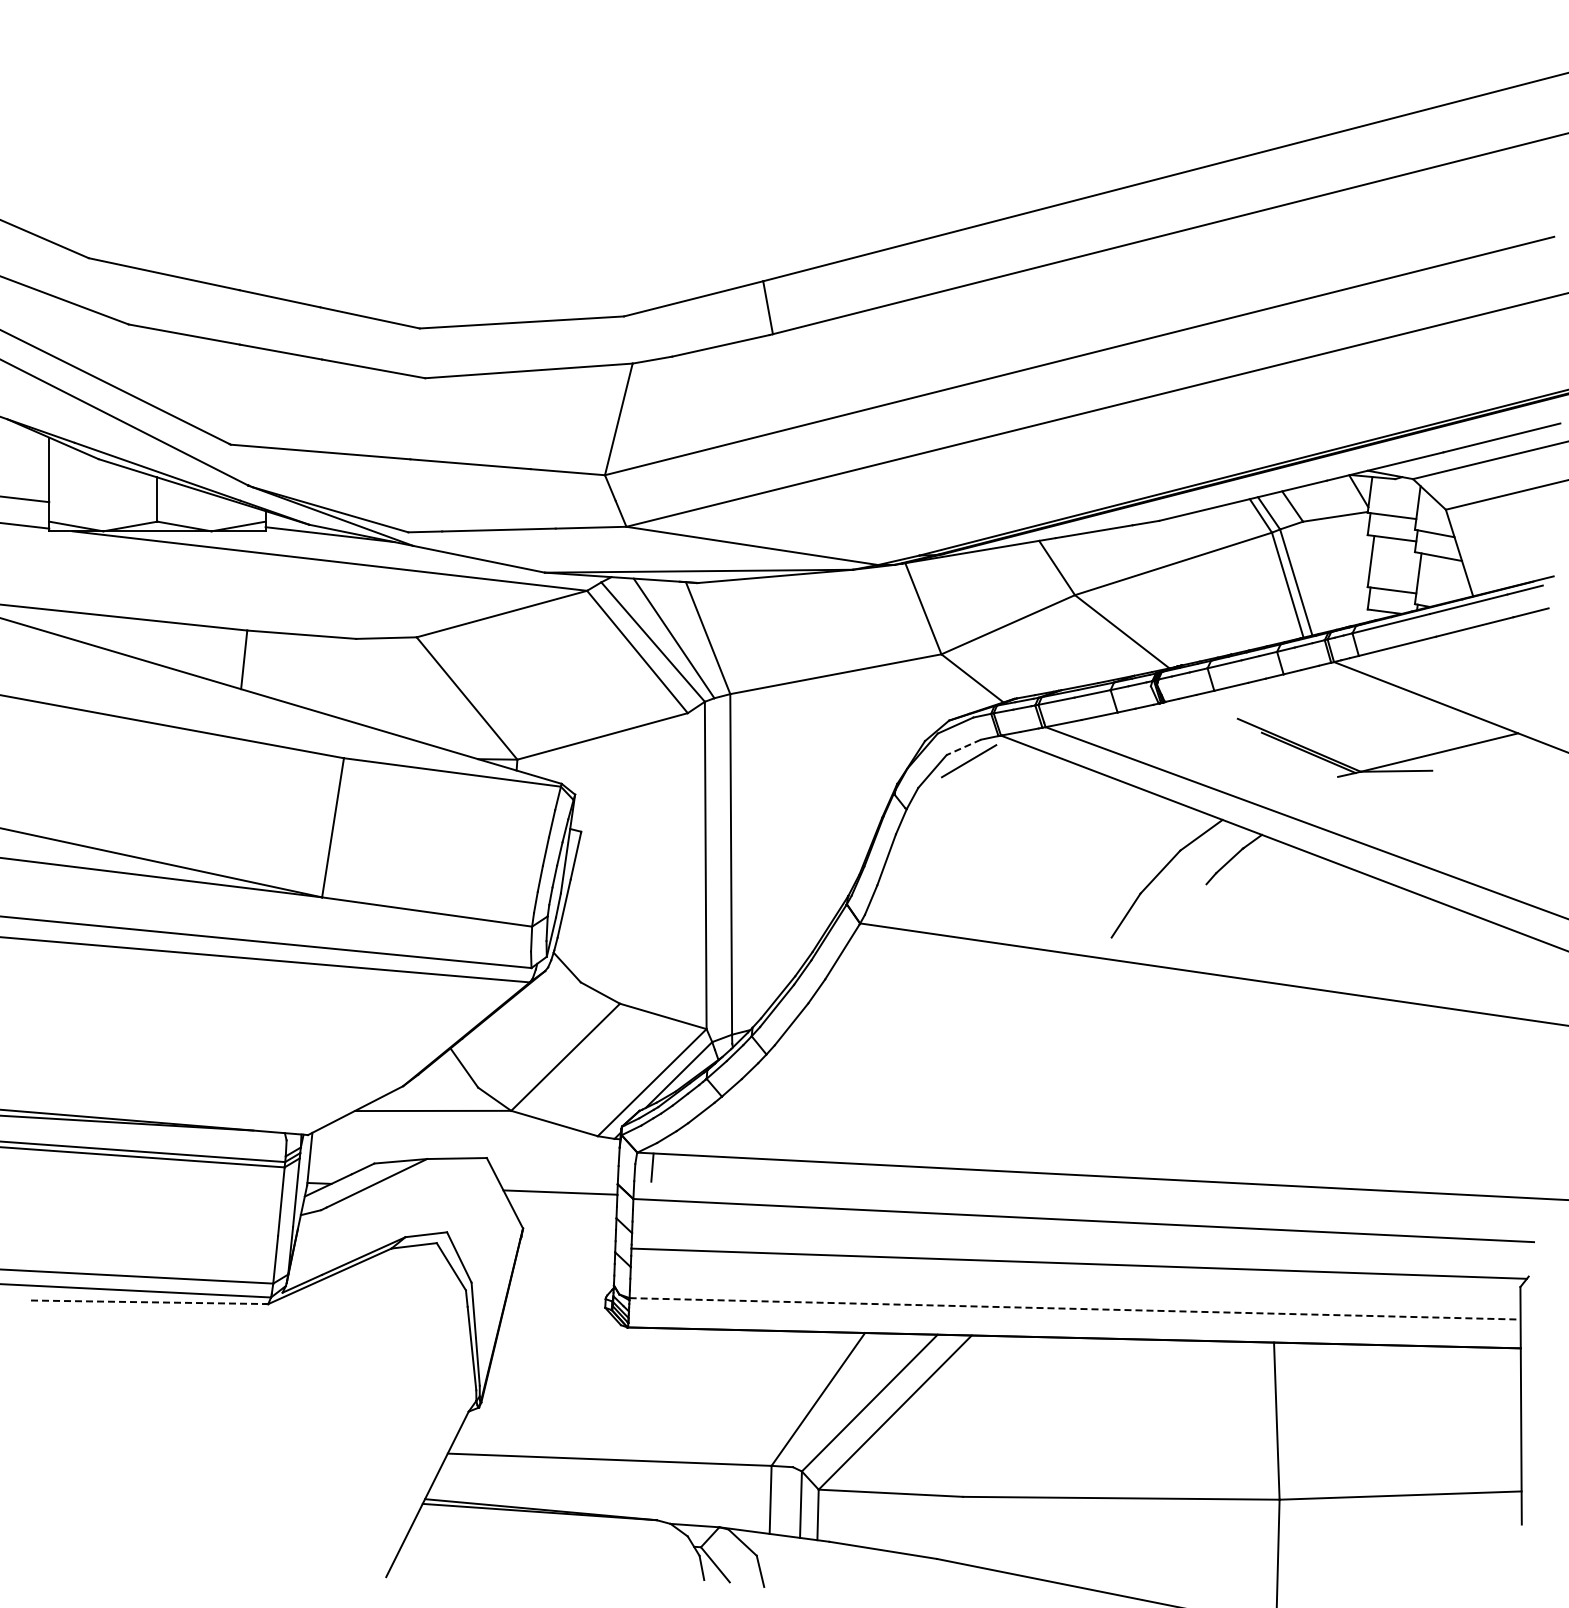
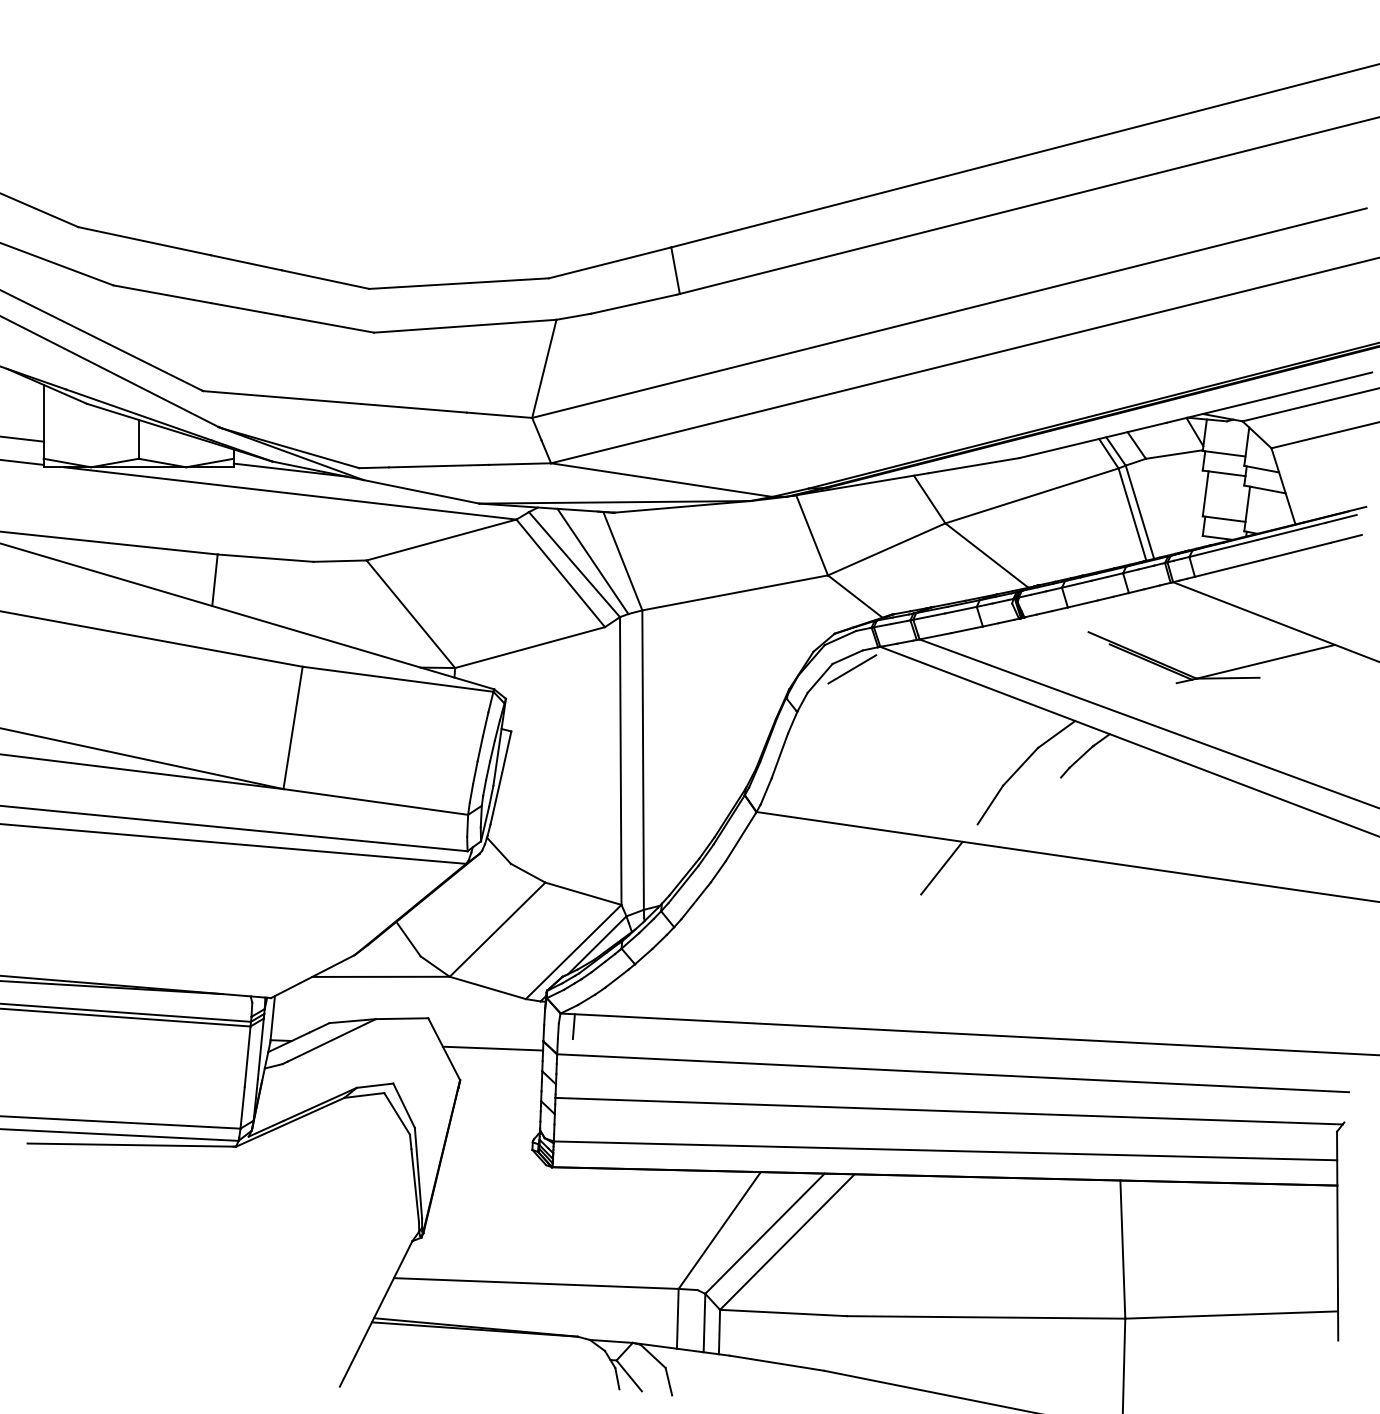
line: (963, 747) -> (847, 657), dashed -> solid
line: (1070, 987) -> (941, 868), added
line: (149, 1302) -> (131, 1145), dashed -> solid
line: (1075, 1308) -> (945, 1150), dashed -> solid

